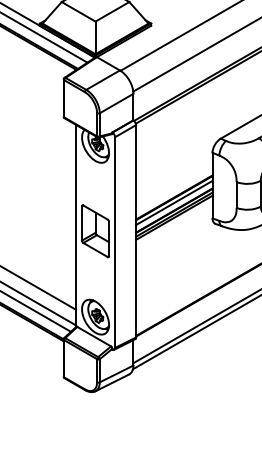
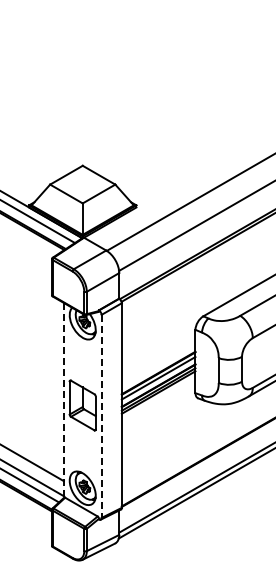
line: (75, 226) -> (63, 400), solid -> dashed
line: (115, 242) -> (101, 416), solid -> dashed

